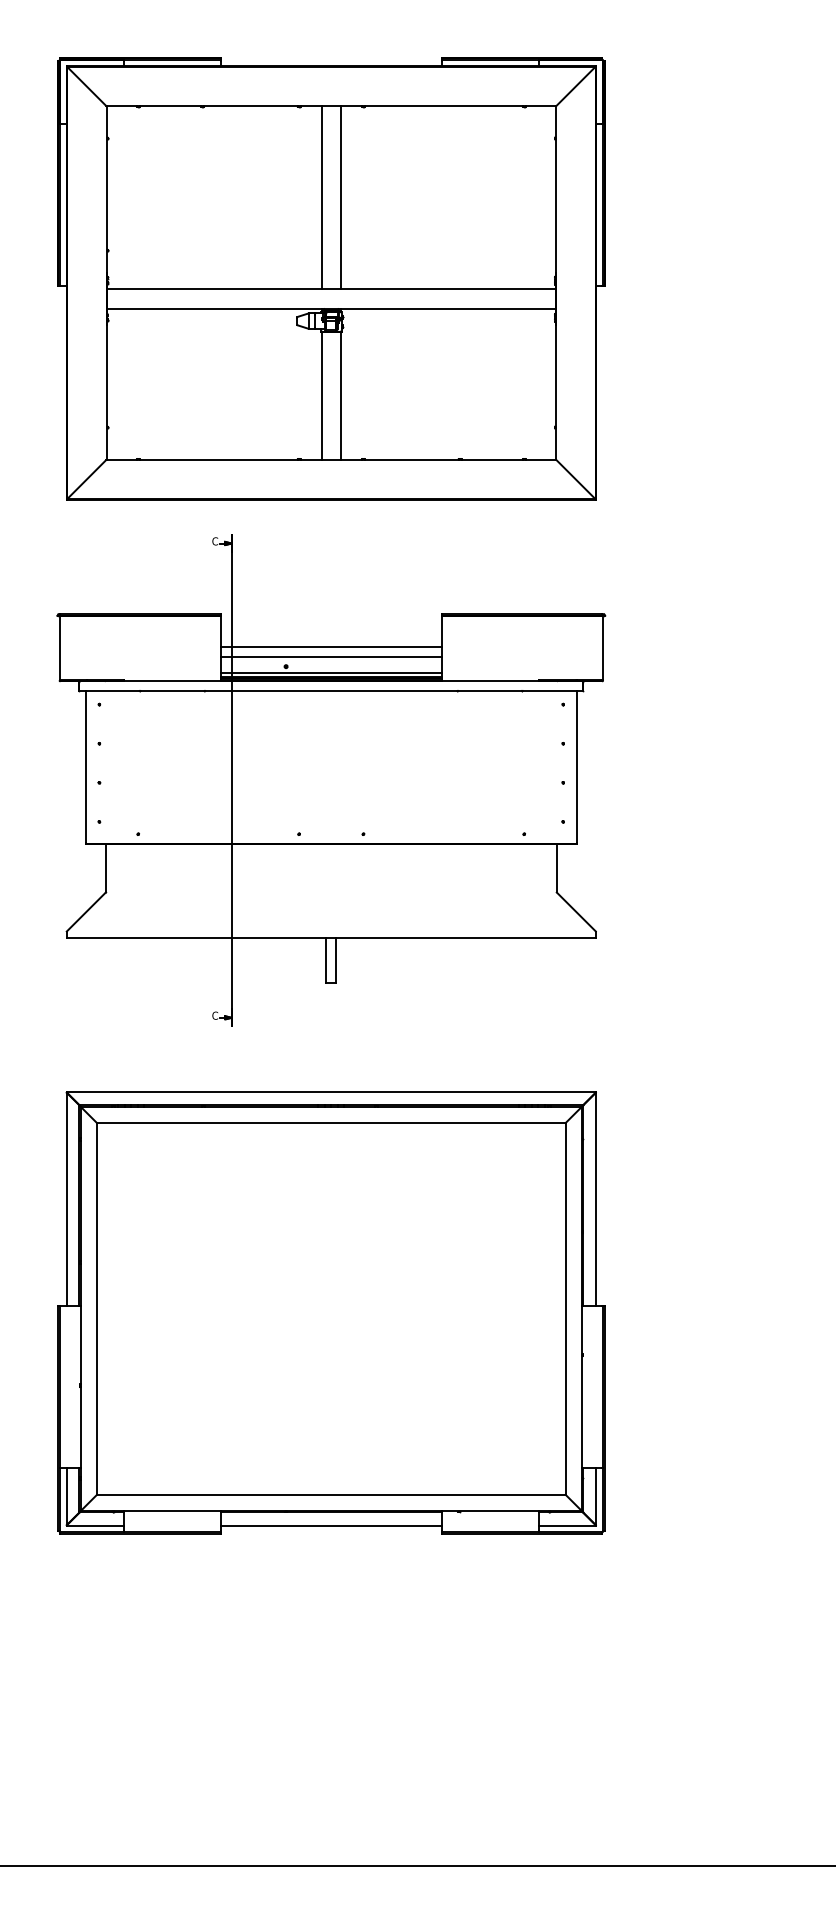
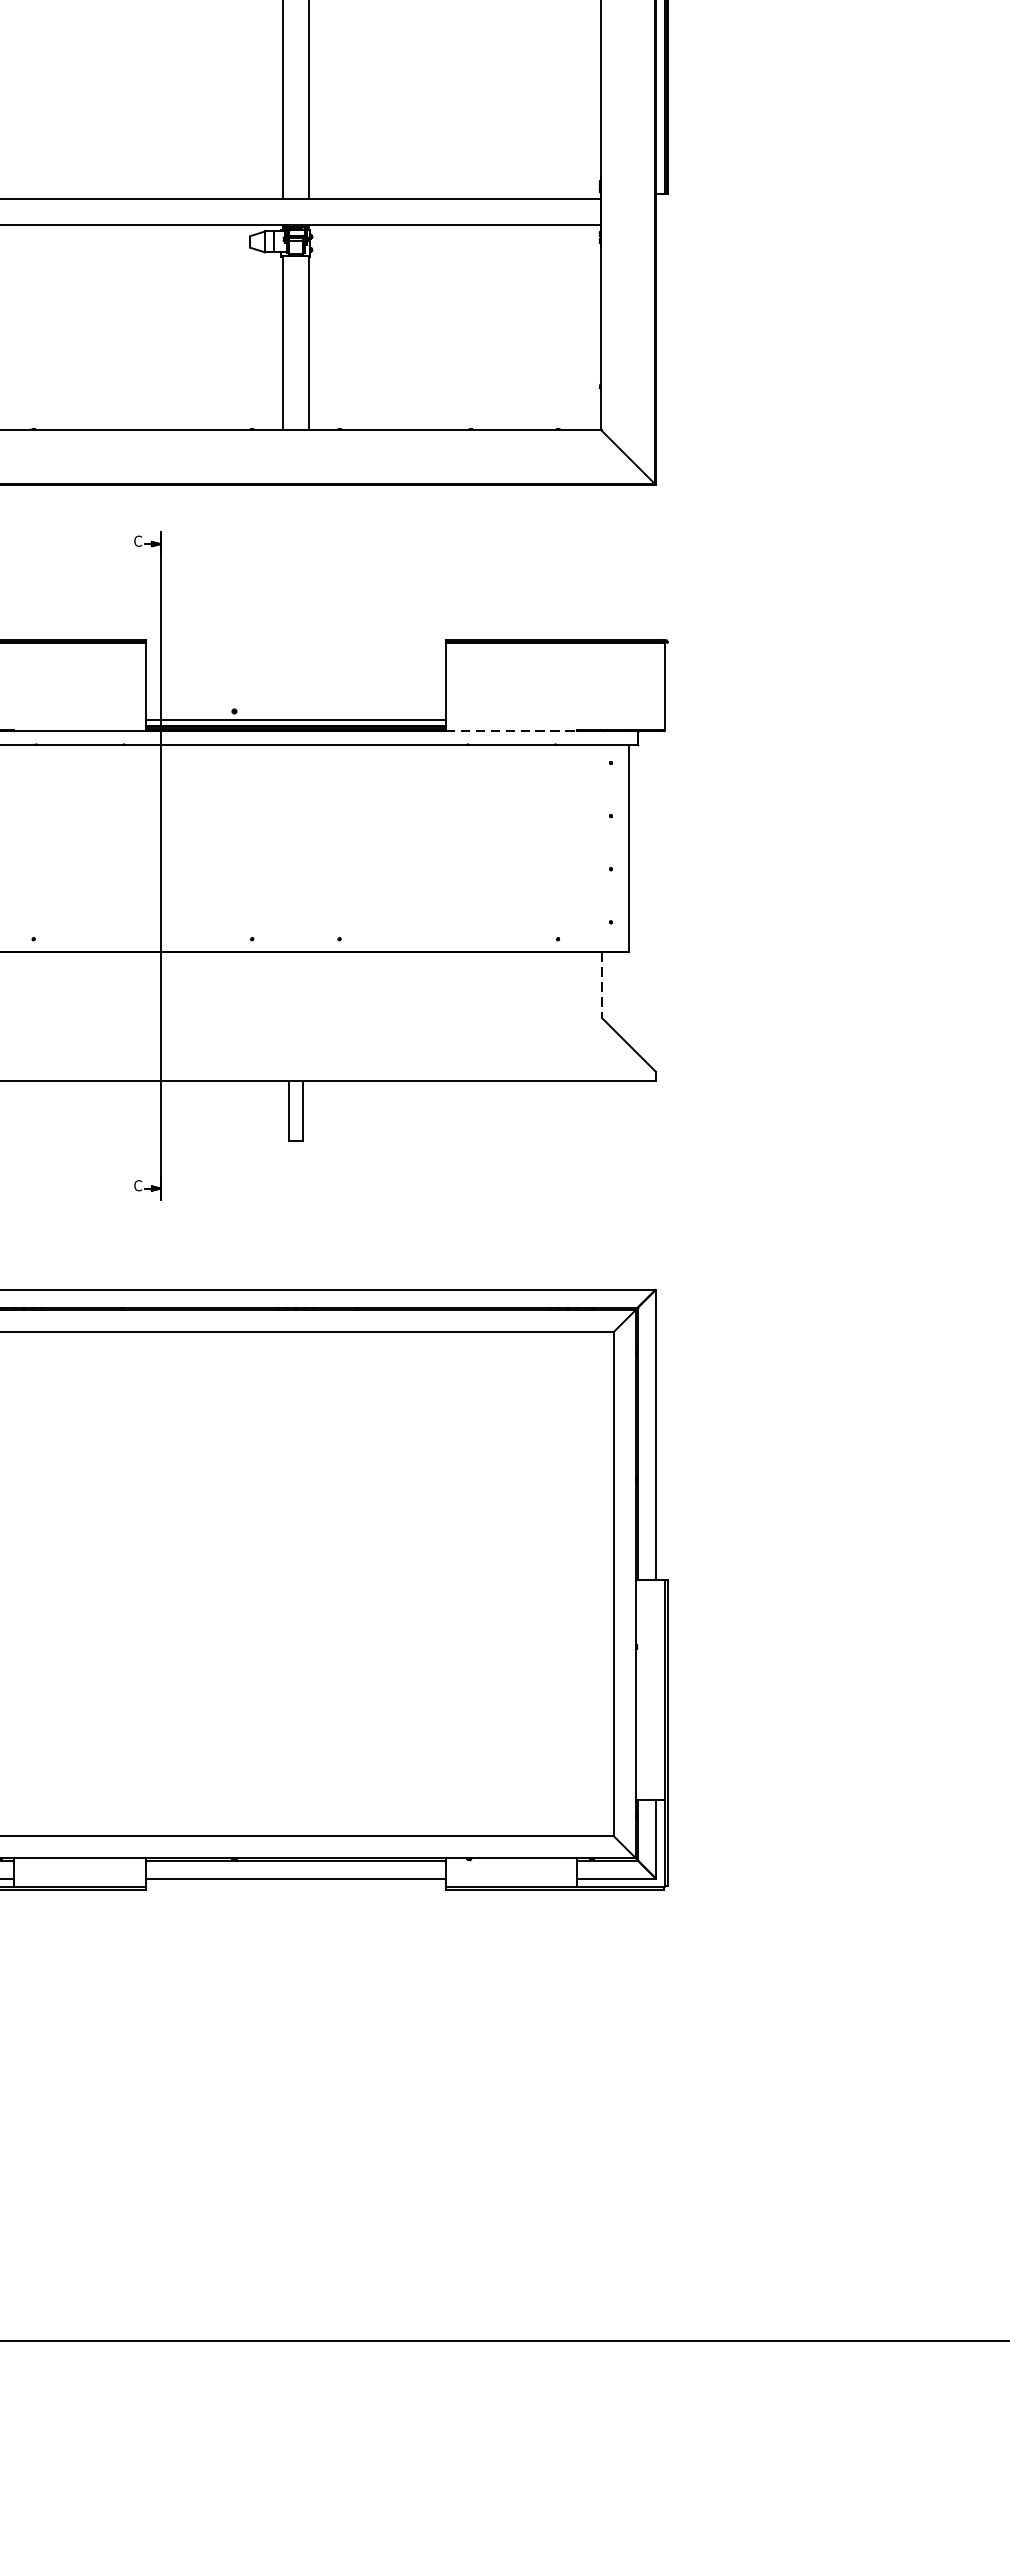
line: (331, 646) -> (296, 684), removed
line: (331, 656) -> (296, 697), removed
line: (490, 681) -> (512, 731), solid -> dashed
line: (556, 868) -> (601, 985), solid -> dashed

